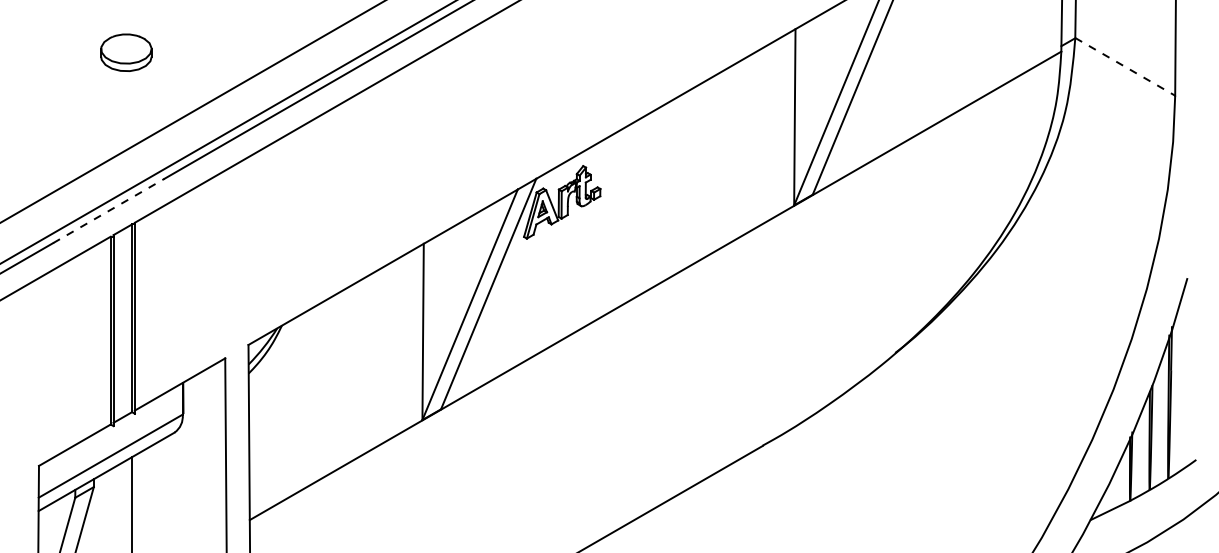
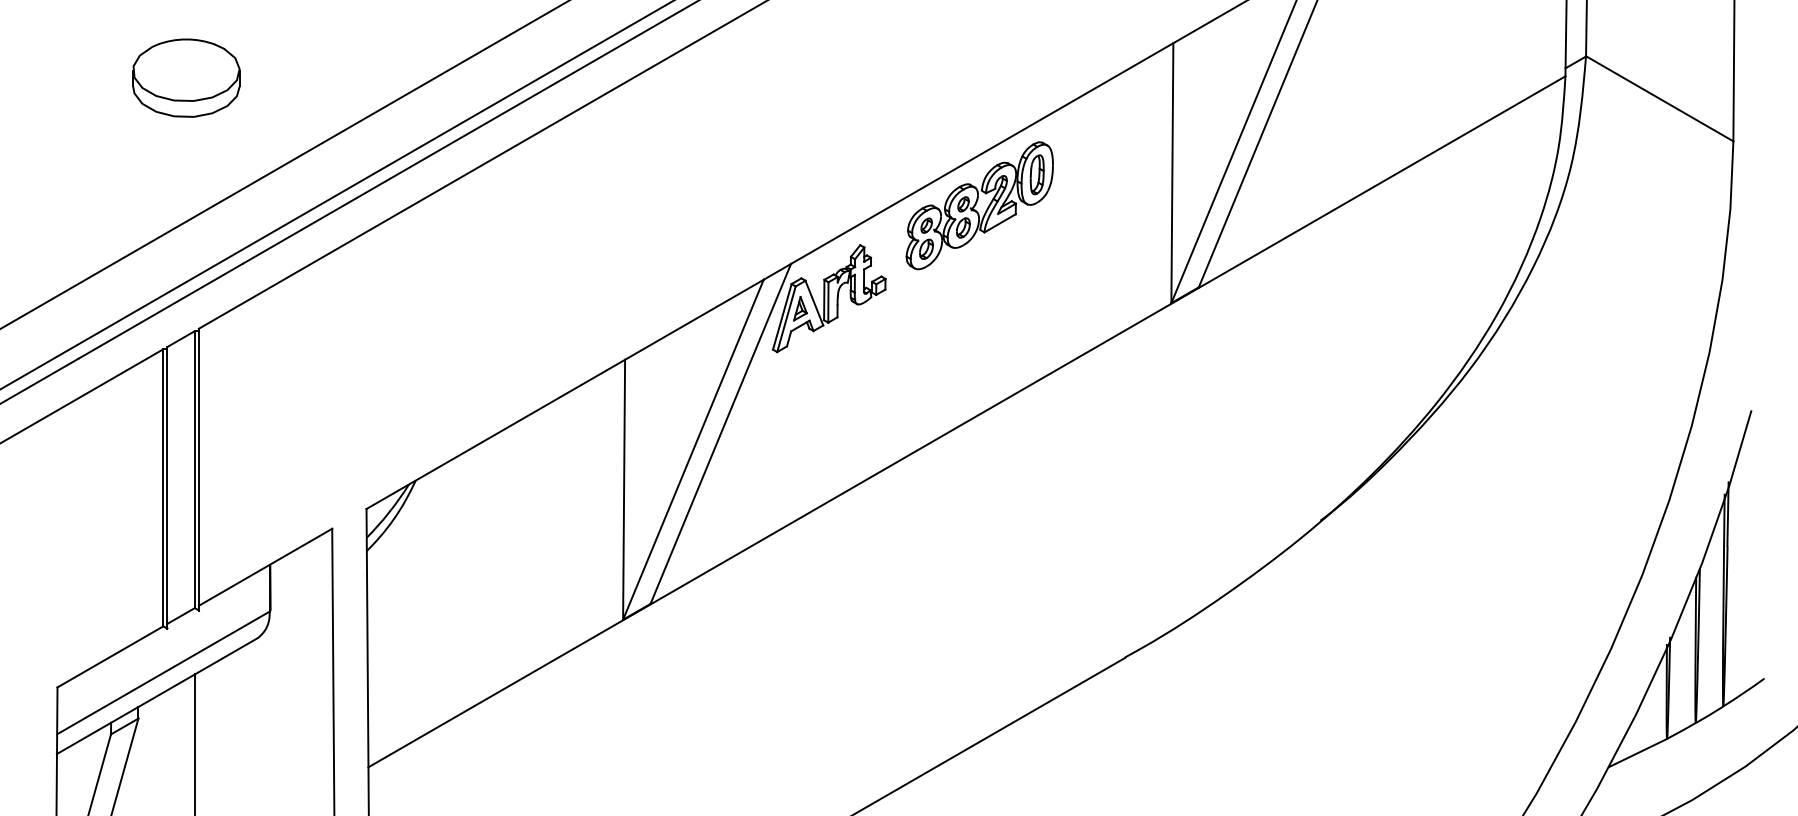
part: (126, 52) -> (186, 77), size x1.43
line: (1125, 66) -> (1660, 98), dashed -> solid
part: (663, 139) -> (978, 205), added
line: (109, 210) -> (161, 310), dashed -> solid

